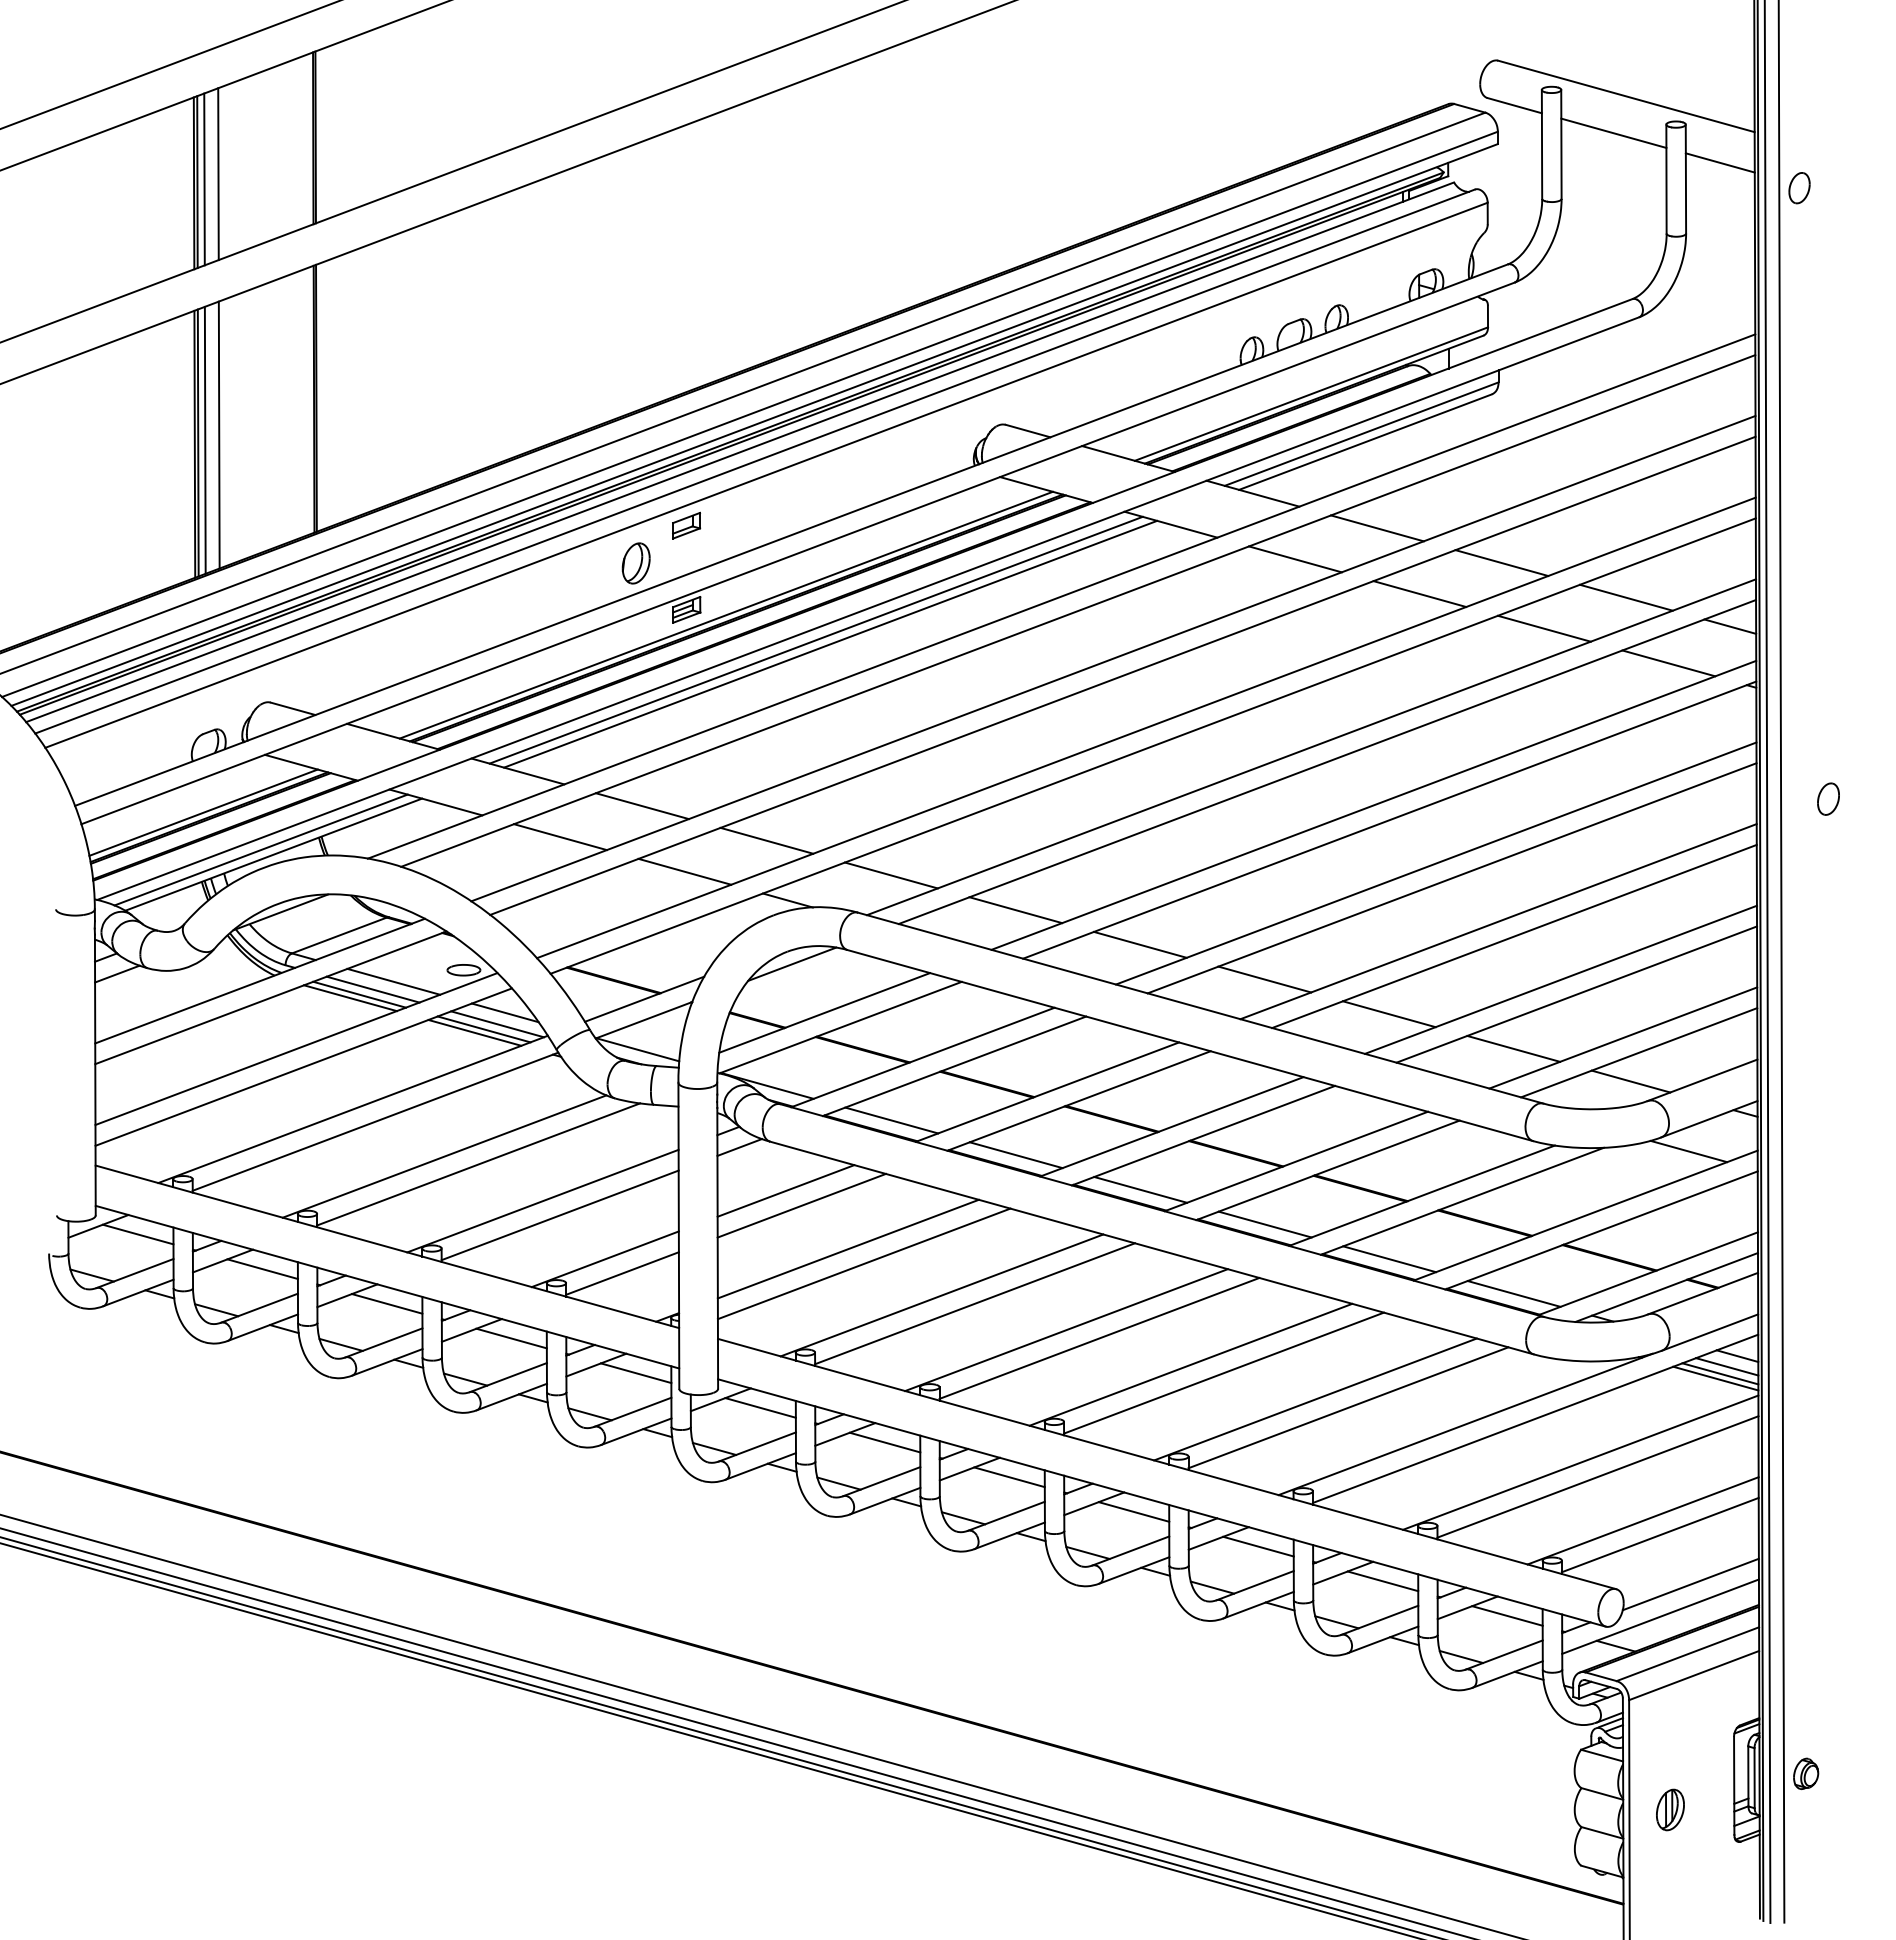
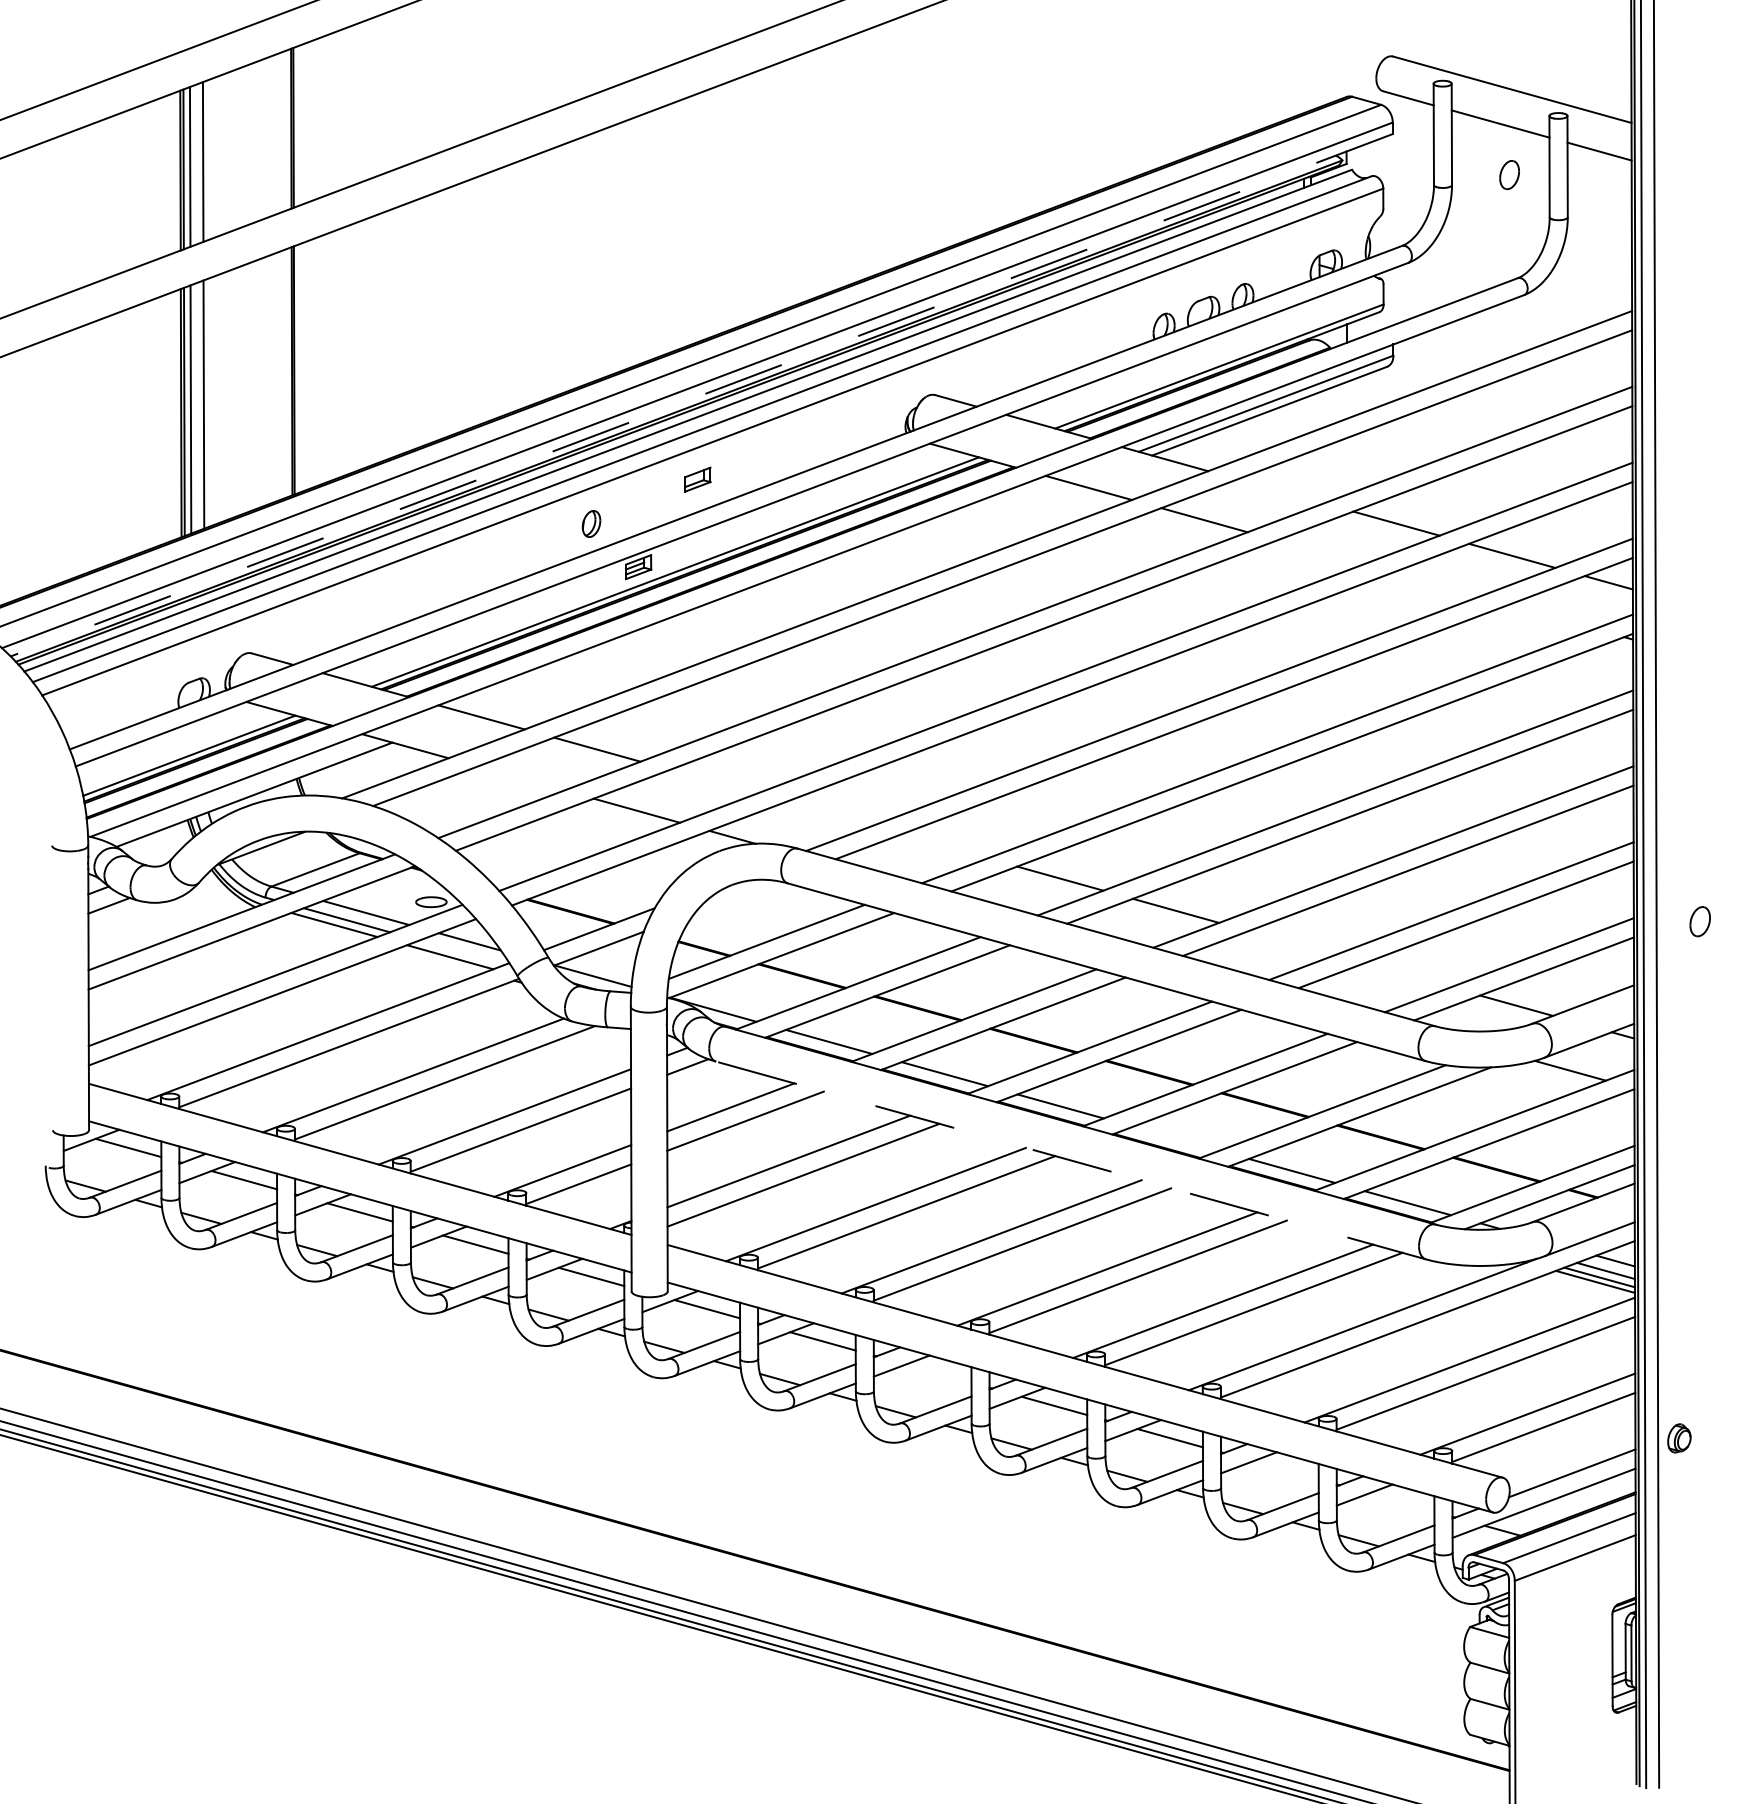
part: (1799, 188) -> (1509, 175), moved
line: (754, 425) -> (701, 395), solid -> dashed
part: (686, 525) -> (697, 479), moved
line: (1377, 528) -> (1280, 491), removed
part: (635, 563) -> (590, 524), size x0.7
line: (1419, 594) -> (1319, 552), removed
line: (1543, 628) -> (1435, 584), removed
line: (815, 639) -> (758, 594), removed
line: (830, 643) -> (772, 598), removed
line: (1668, 663) -> (1551, 617), removed
part: (1828, 798) -> (1700, 921), moved
line: (559, 837) -> (520, 778), removed
line: (766, 840) -> (712, 781), removed
line: (260, 849) -> (242, 789), removed
line: (890, 875) -> (828, 814), removed
line: (1015, 910) -> (944, 846), removed
line: (792, 963) -> (736, 895), removed
line: (350, 998) -> (325, 928), removed
line: (1388, 1014) -> (1291, 943), removed
line: (497, 1024) -> (462, 952), removed
line: (474, 1032) -> (441, 960), removed
line: (1513, 1048) -> (1407, 974), removed
line: (1264, 1224) -> (1175, 1138), removed
line: (1151, 1247) -> (1070, 1160), solid -> dashed
line: (1009, 1477) -> (938, 1373), removed
line: (1382, 1581) -> (1285, 1470), removed
line: (1507, 1615) -> (1401, 1502), removed
part: (1806, 1773) -> (1679, 1438), moved
part: (1670, 1809) -> (1553, 1682), removed

